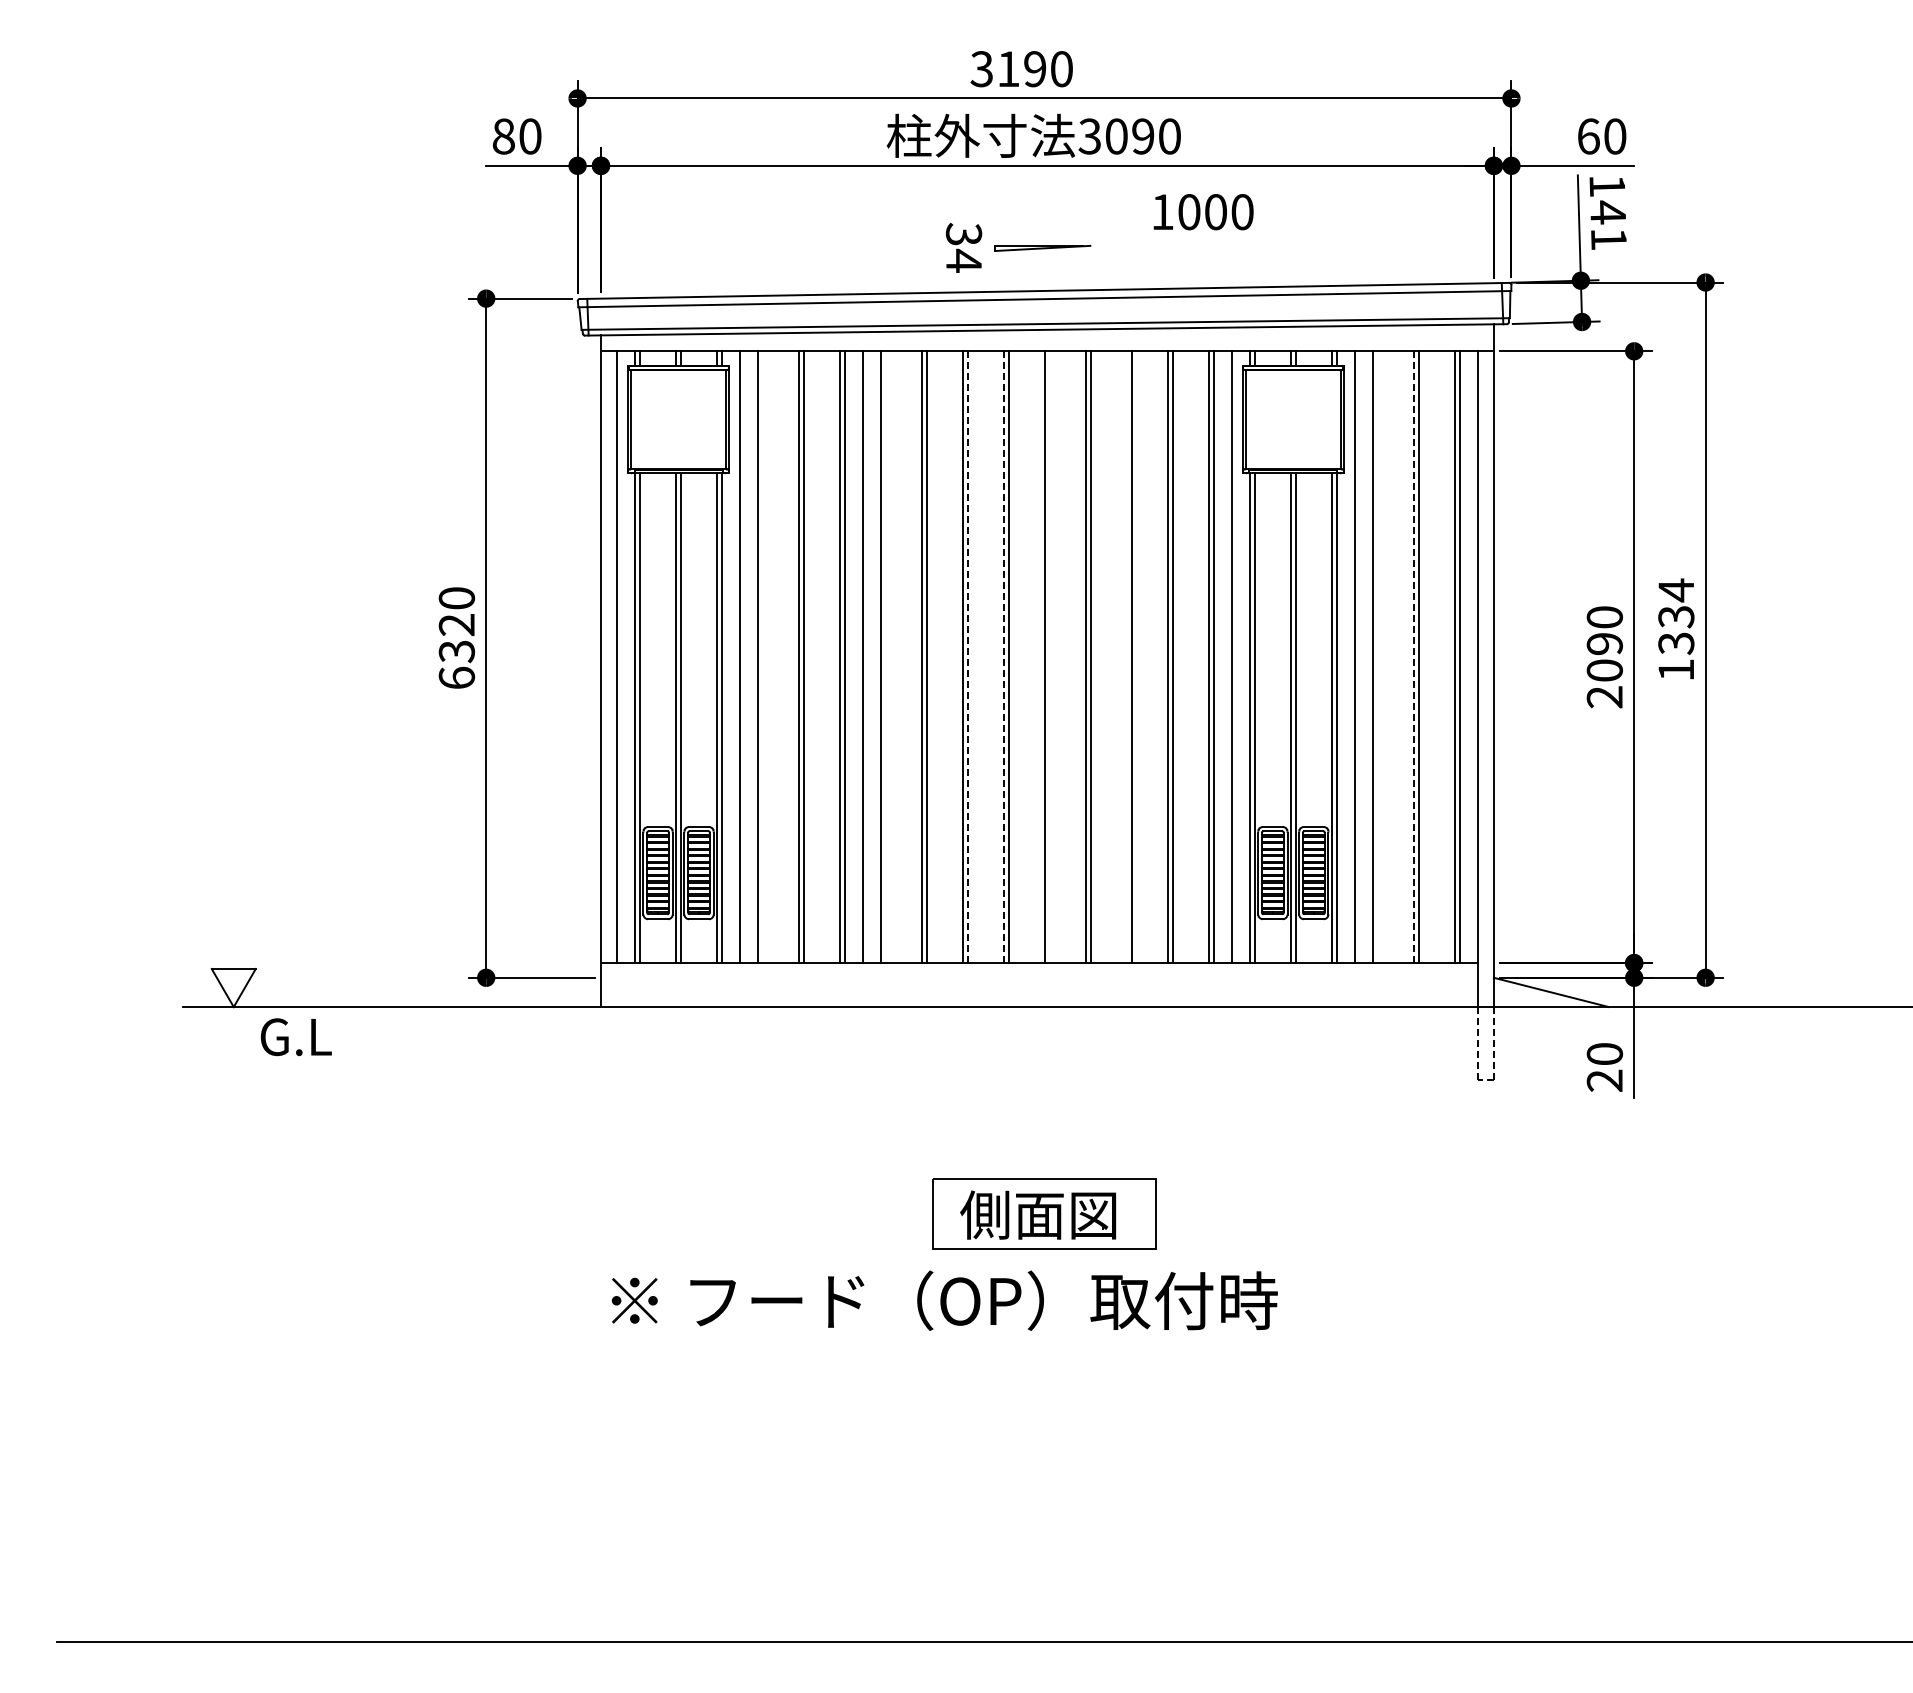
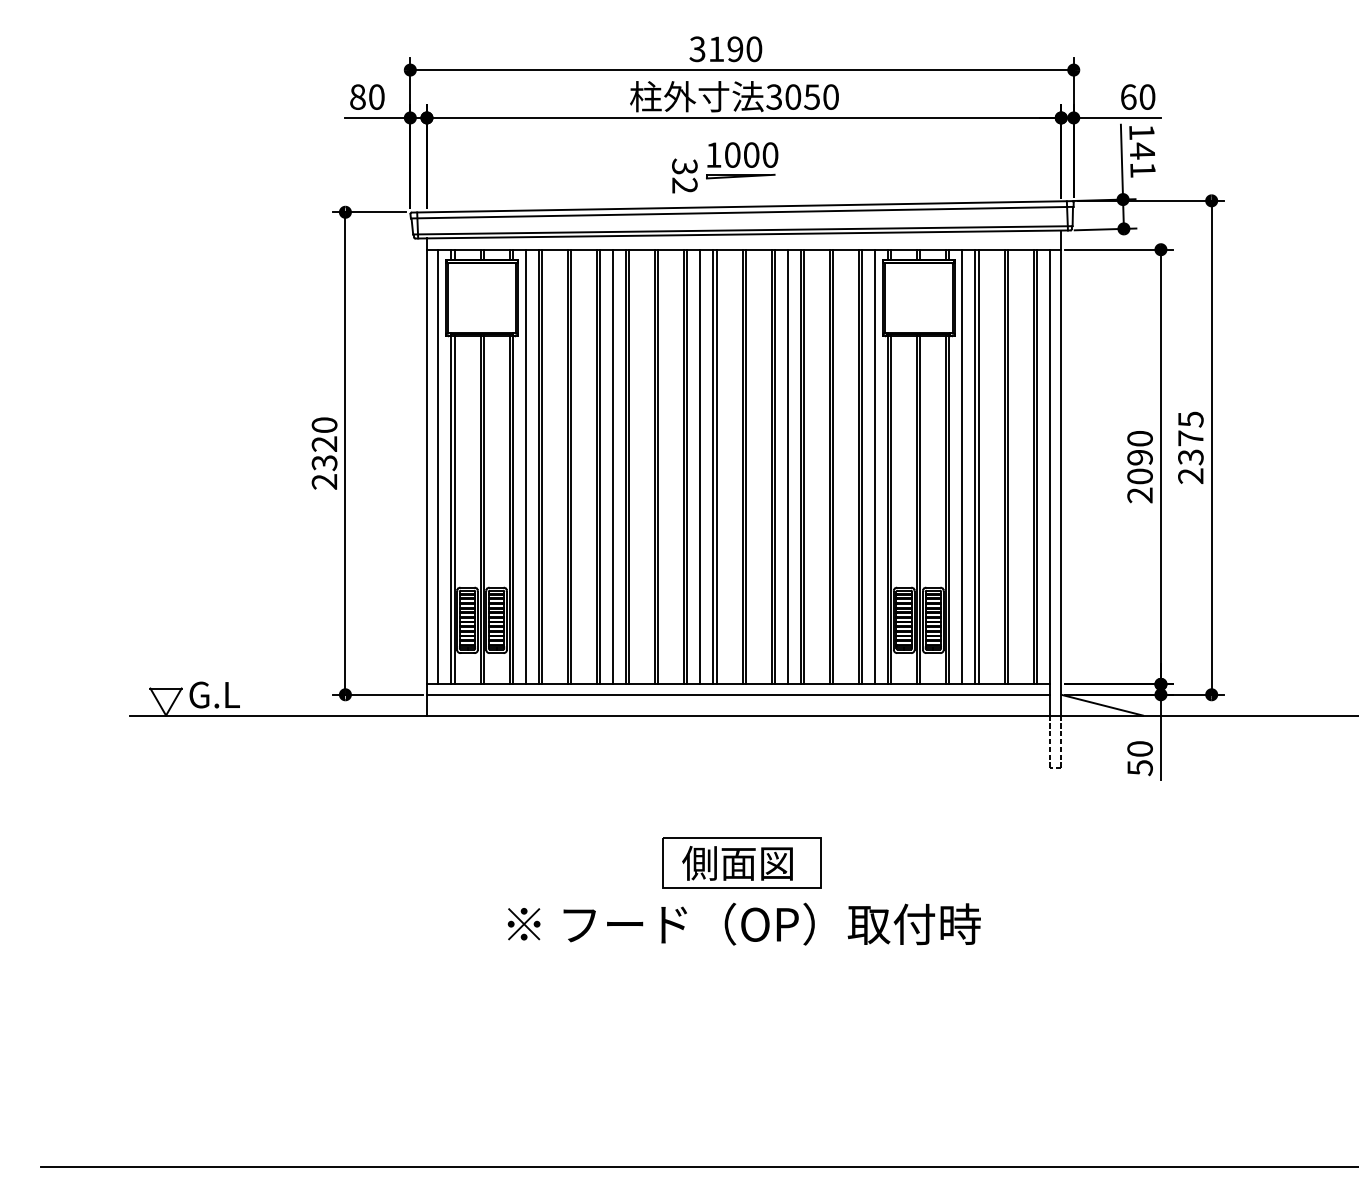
text: (1142, 136) -> (811, 97), 3090 -> 3050
text: (1203, 212) -> (742, 155), moved
text: (964, 260) -> (685, 185), 34 -> 32
text: (1676, 629) -> (1190, 447), 1334 -> 2375
line: (762, 657) -> (541, 467), added
line: (885, 657) -> (629, 467), added
line: (967, 657) -> (687, 467), dashed -> solid
line: (985, 657) -> (700, 467), added
line: (1004, 657) -> (713, 467), dashed -> solid
line: (1049, 657) -> (745, 467), added
line: (1108, 657) -> (787, 467), added
line: (1127, 657) -> (800, 467), added
line: (1377, 657) -> (978, 467), added
line: (1414, 657) -> (1004, 467), dashed -> solid
text: (456, 677) -> (324, 481), 6320 -> 2320
line: (1039, 977) -> (738, 694), added
text: (295, 1037) -> (214, 695), moved
text: (1604, 1080) -> (1139, 767), 20 -> 50
text: (944, 1300) -> (744, 924), moved

